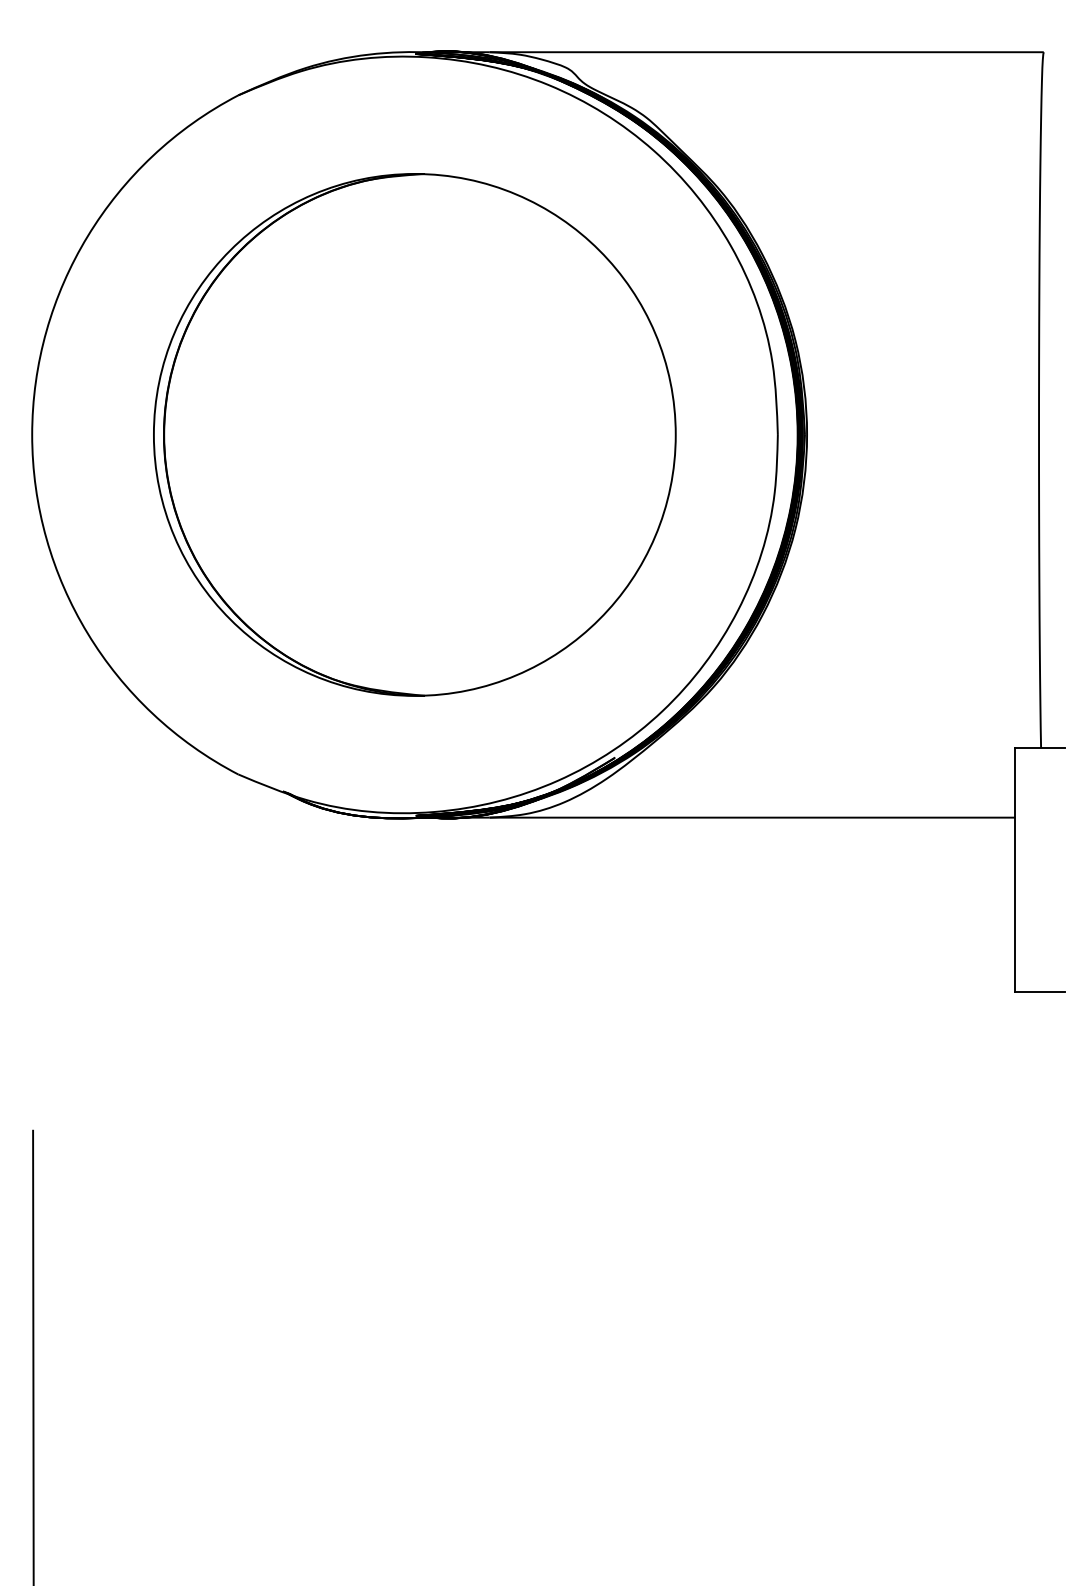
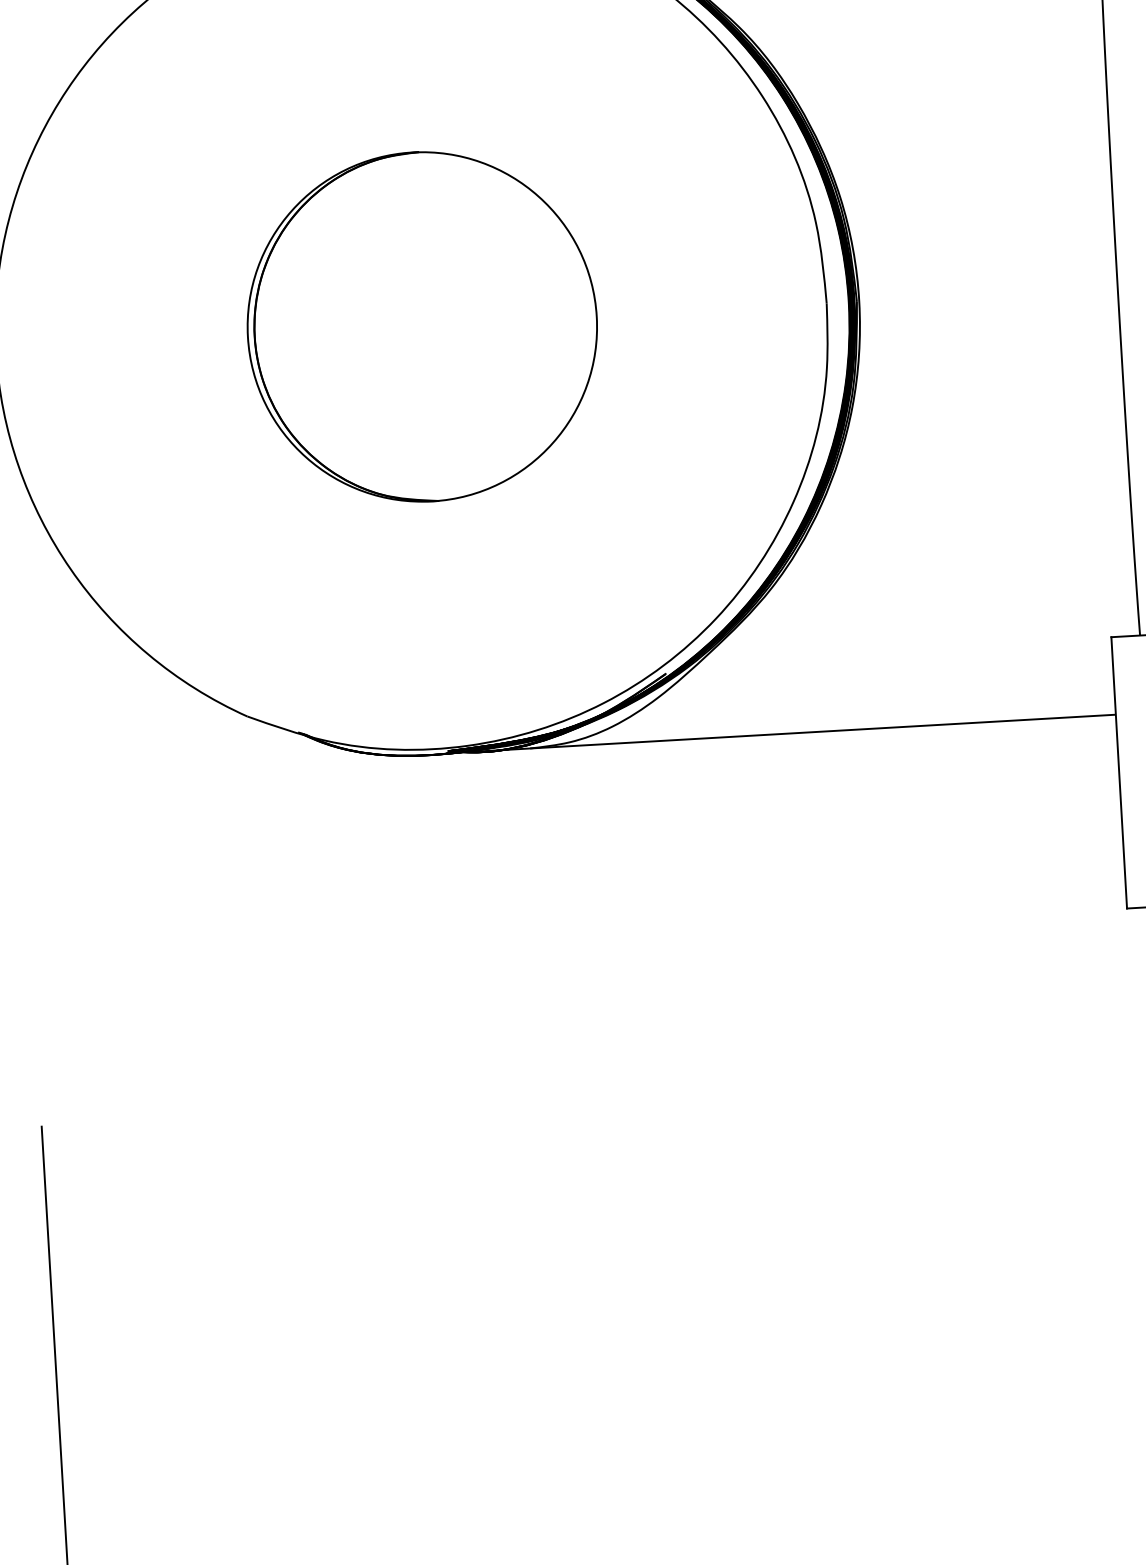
part: (414, 434) -> (421, 326), size x0.6

